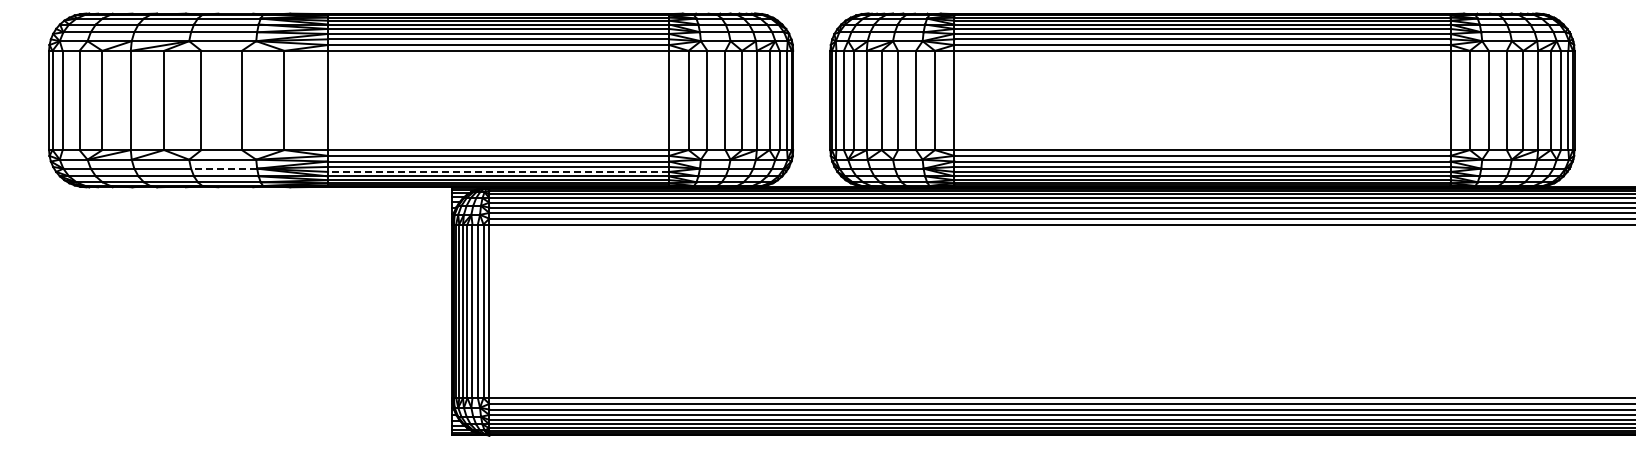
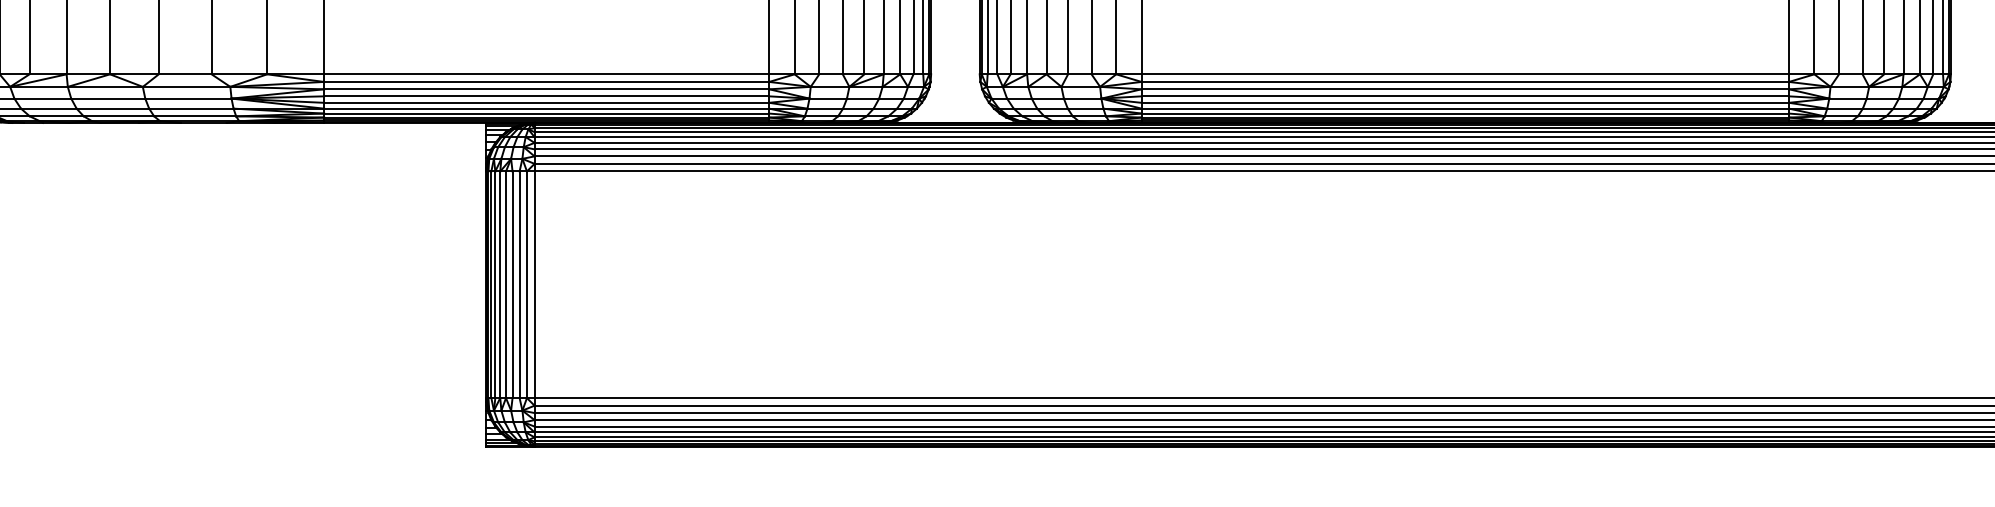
line: (223, 168) -> (187, 98), dashed -> solid
line: (498, 171) -> (546, 102), dashed -> solid

